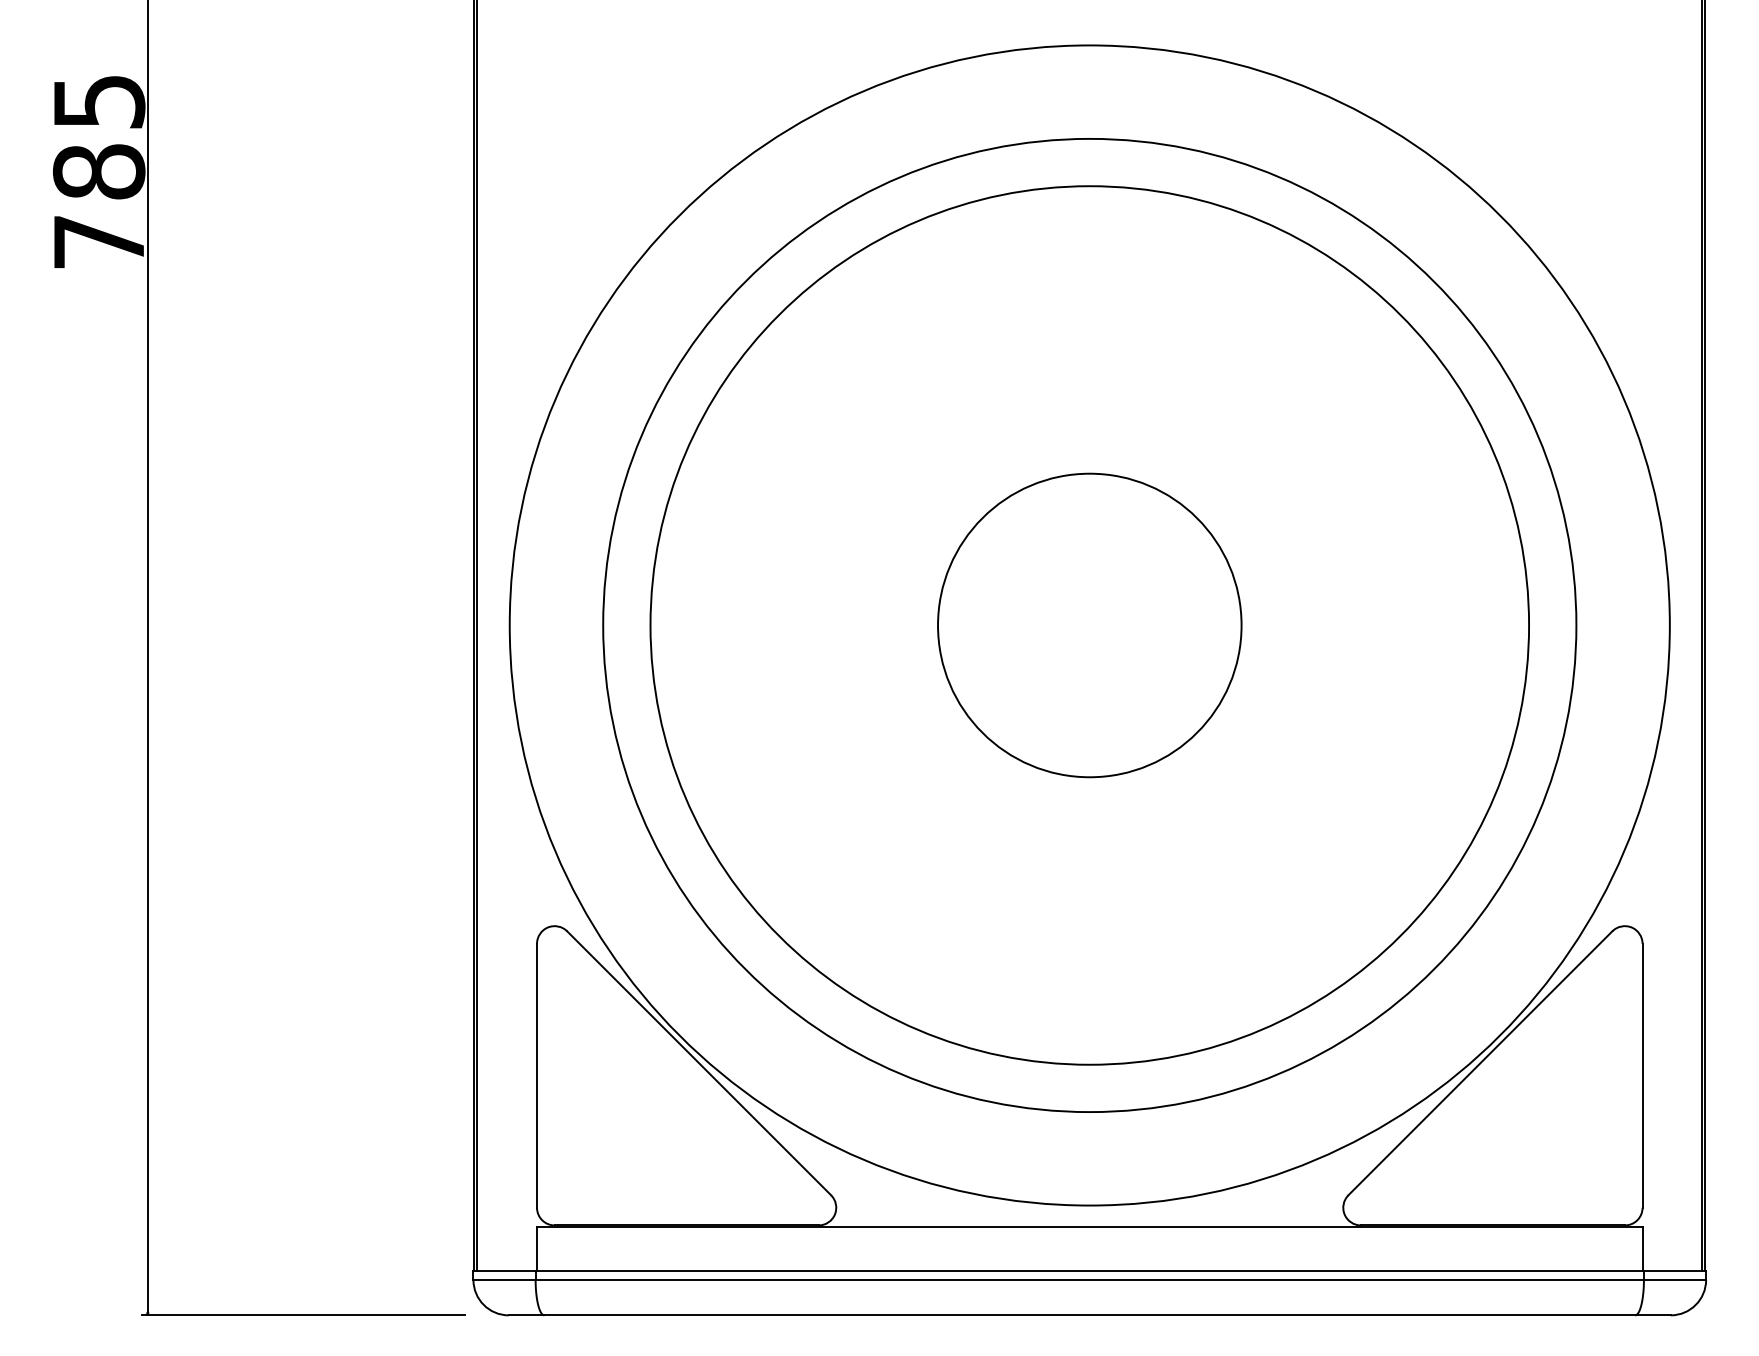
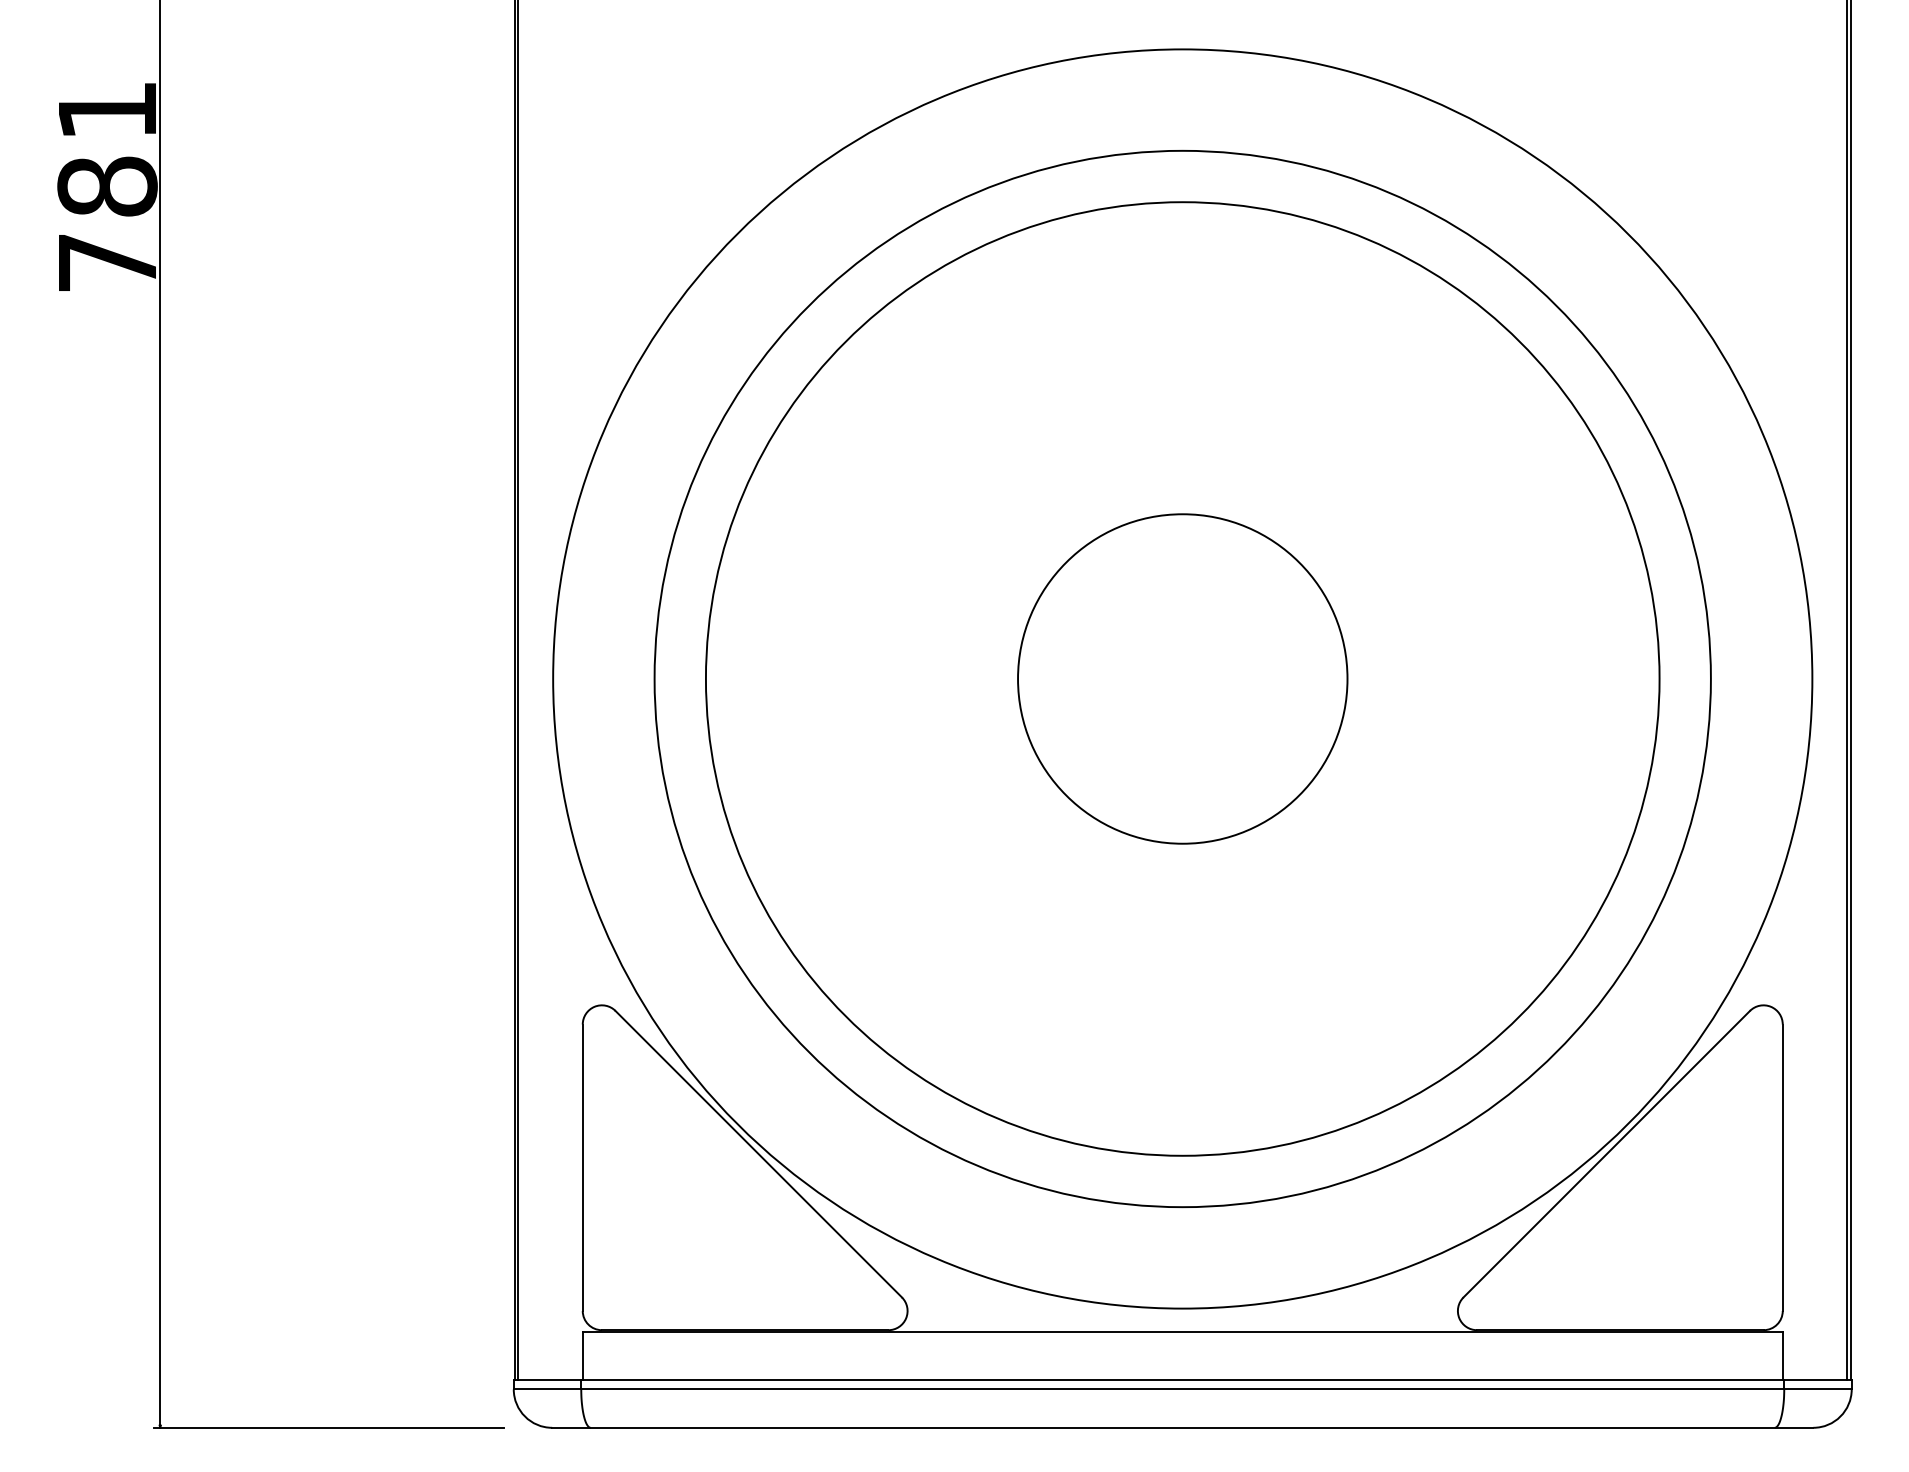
text: (100, 101) -> (108, 110), 785 -> 781

